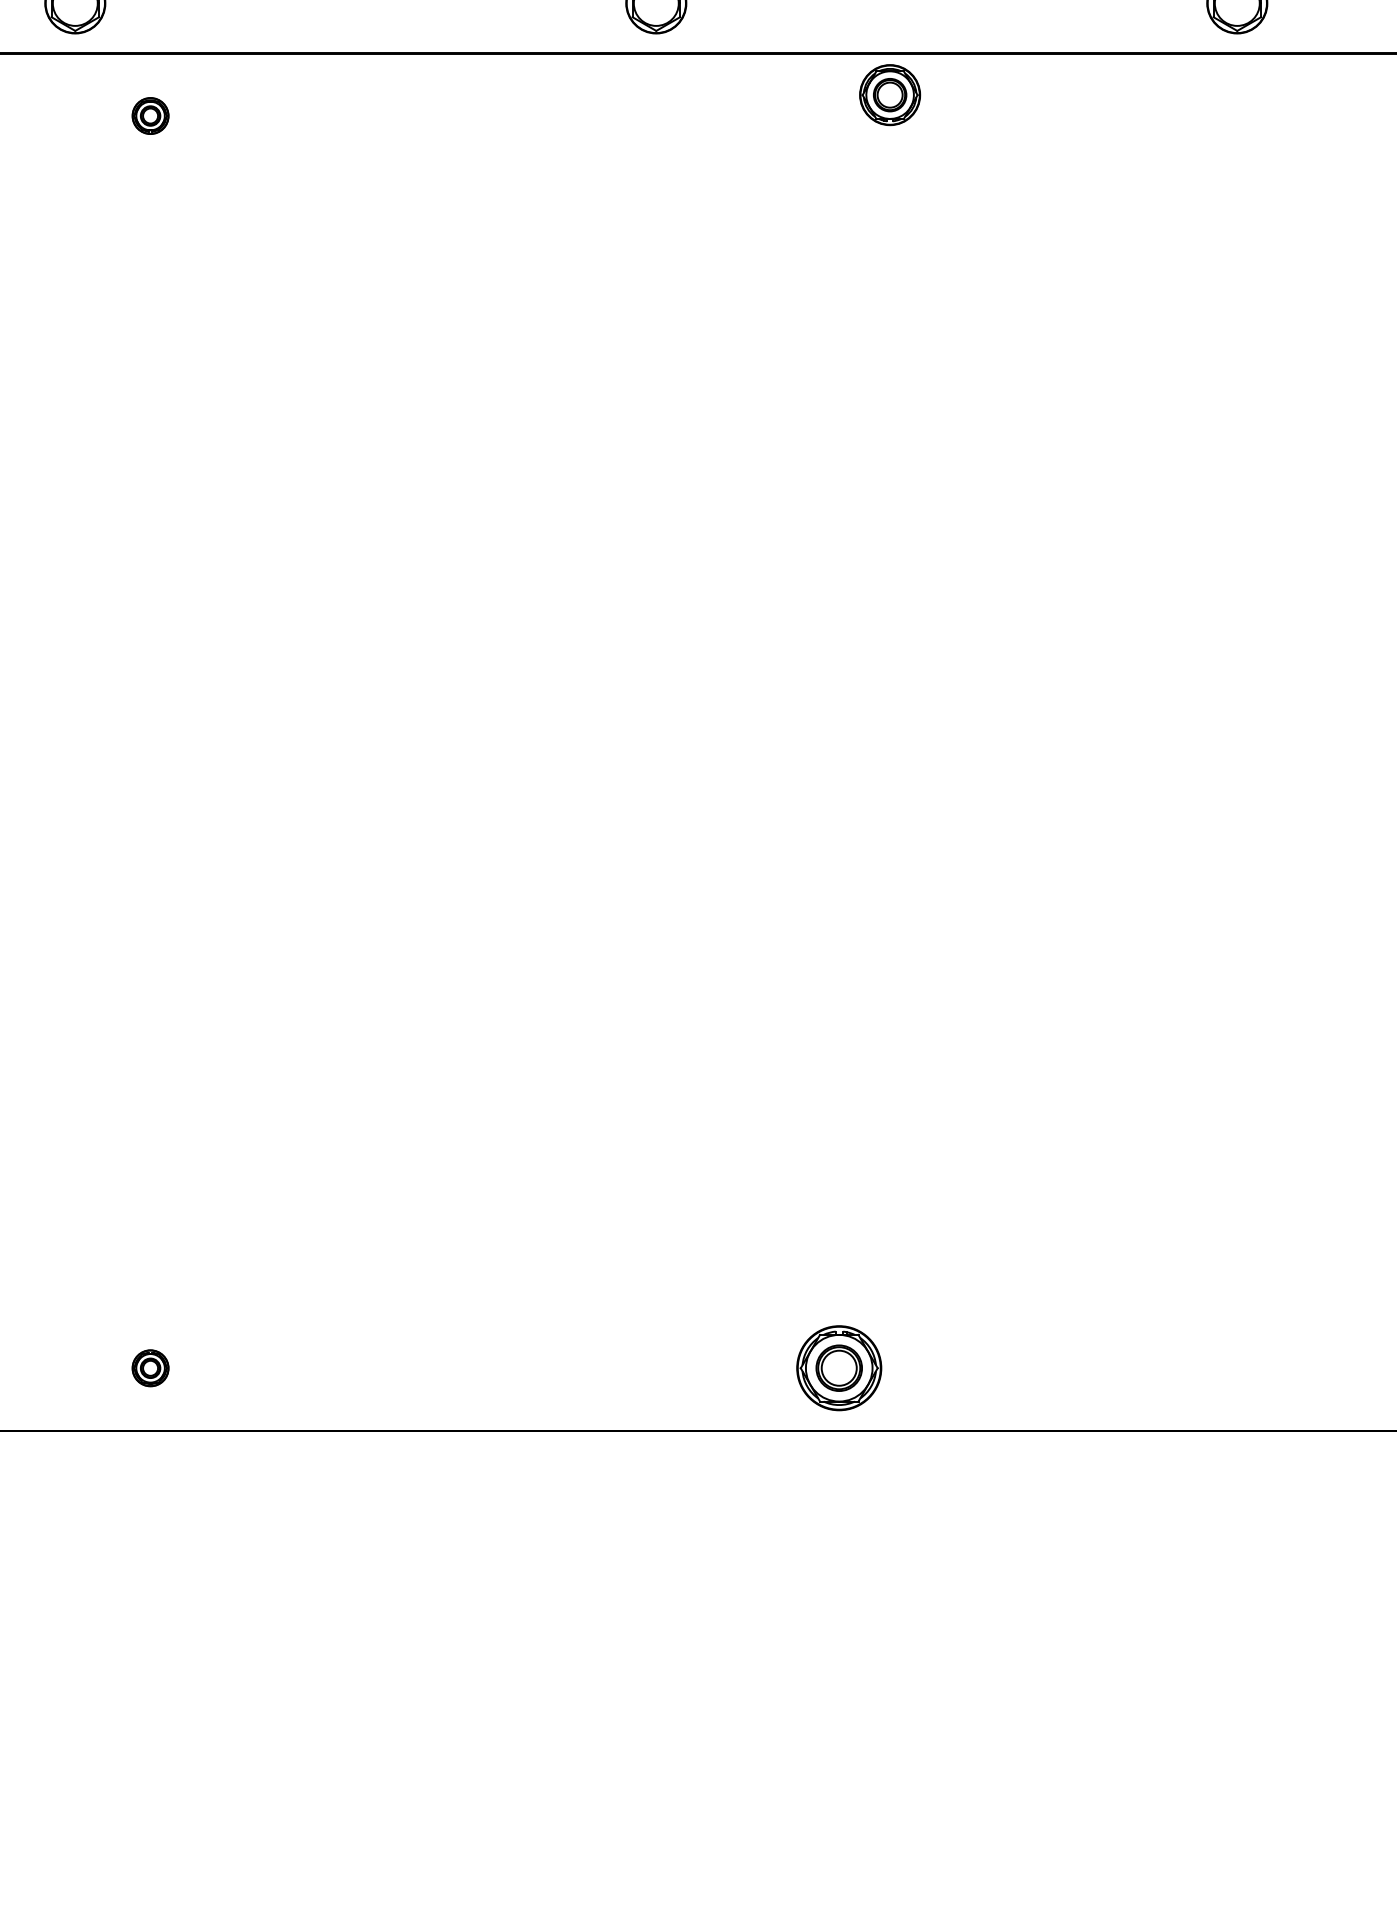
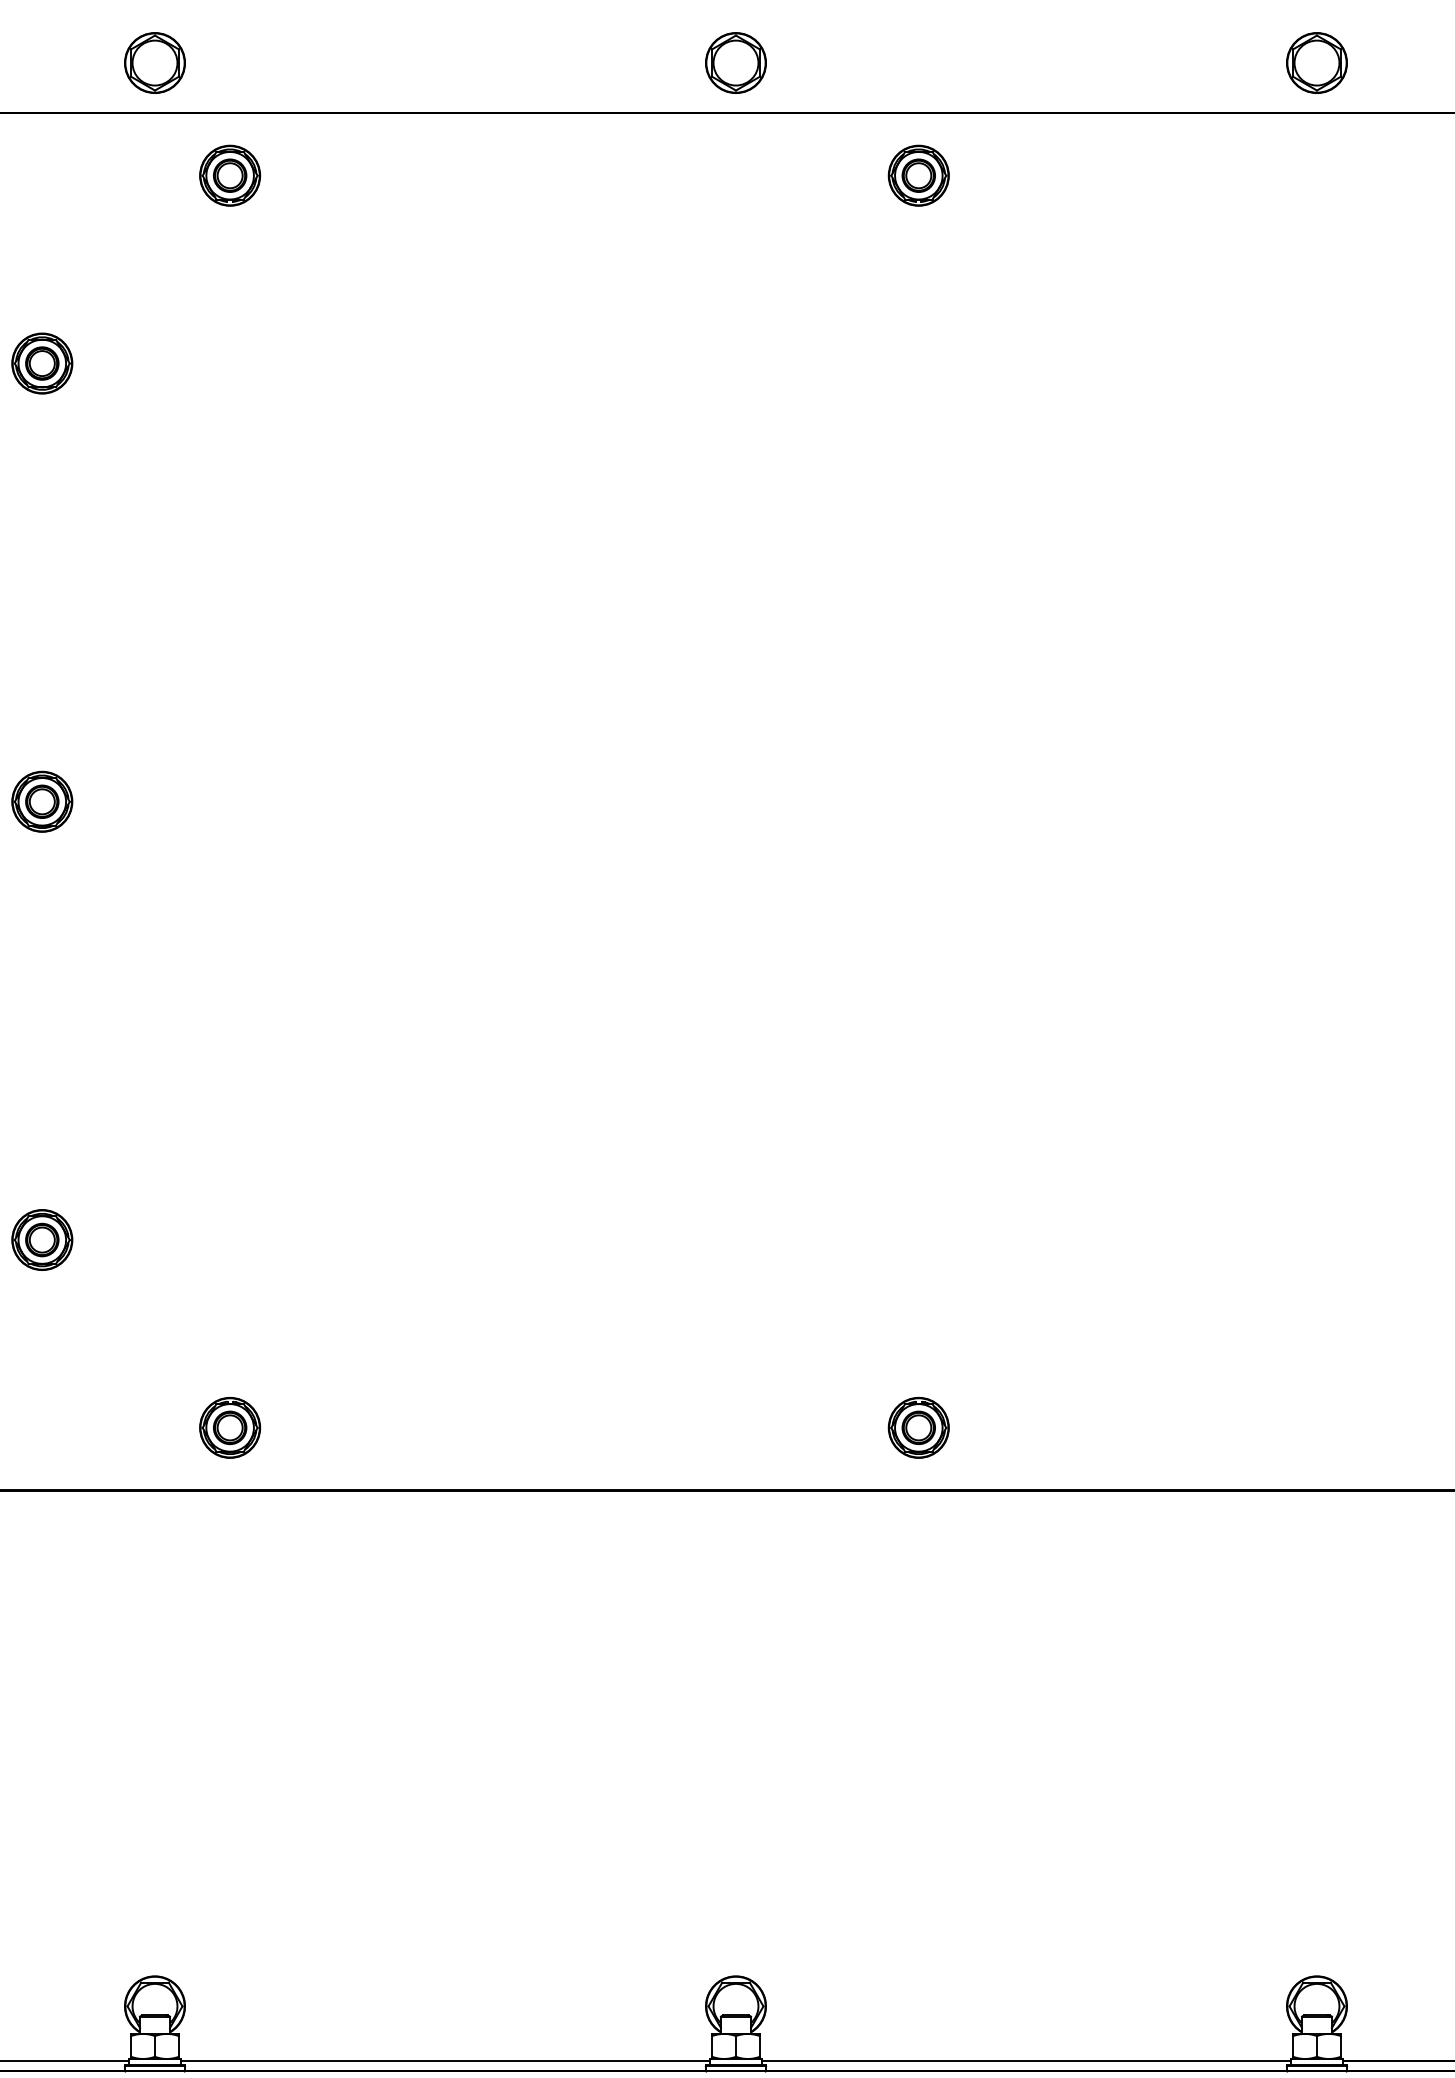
part: (889, 94) -> (918, 175), moved
part: (150, 115) -> (230, 175), size x1.67
part: (150, 1367) -> (230, 1427), size x1.67
part: (838, 1367) -> (918, 1427), size x0.71

